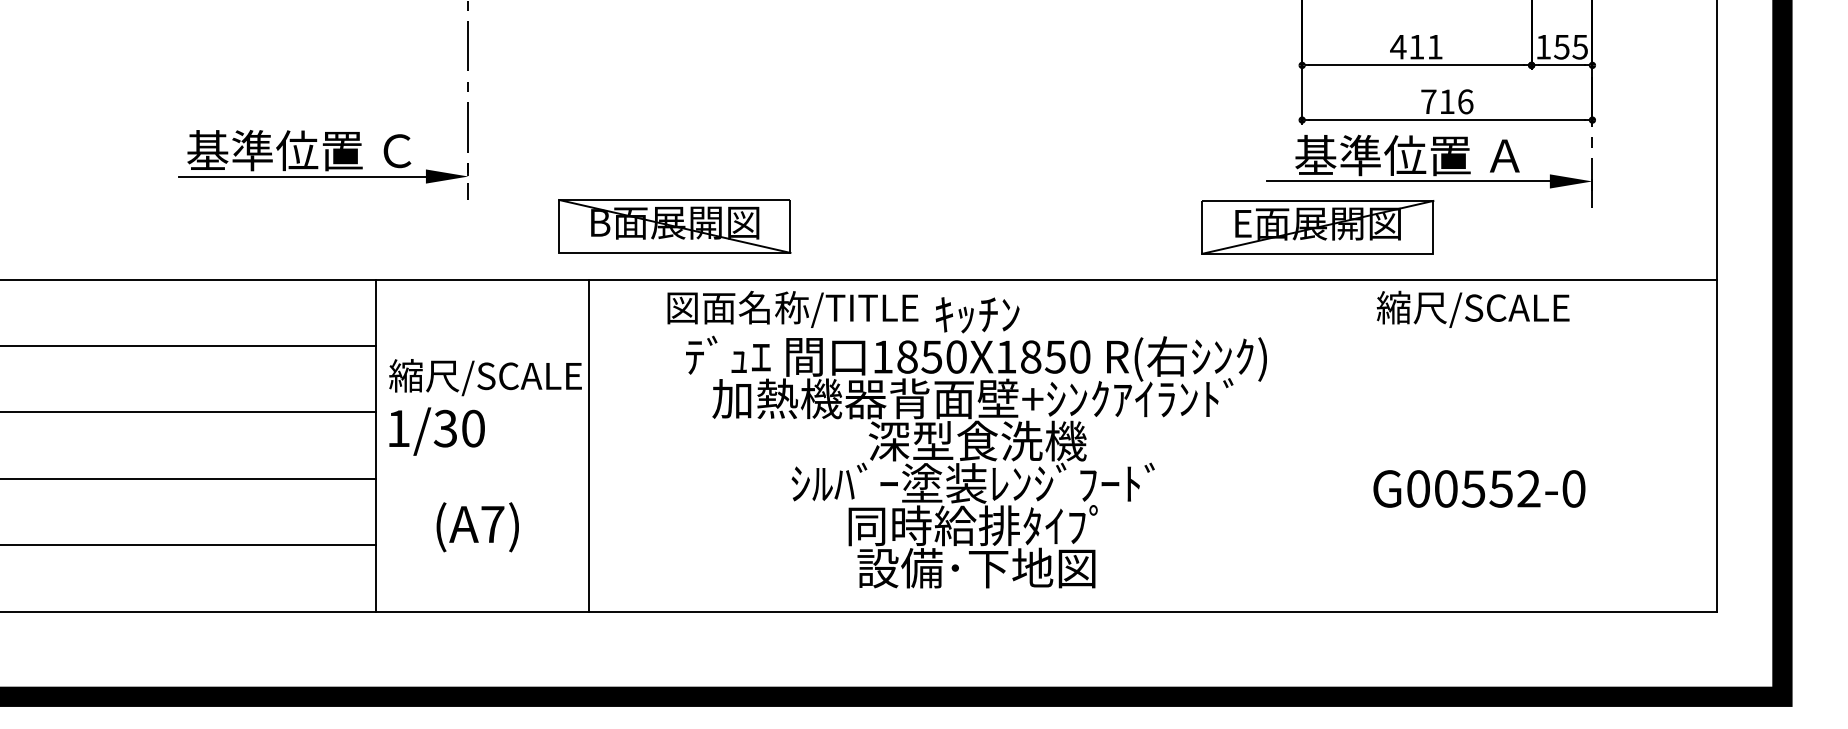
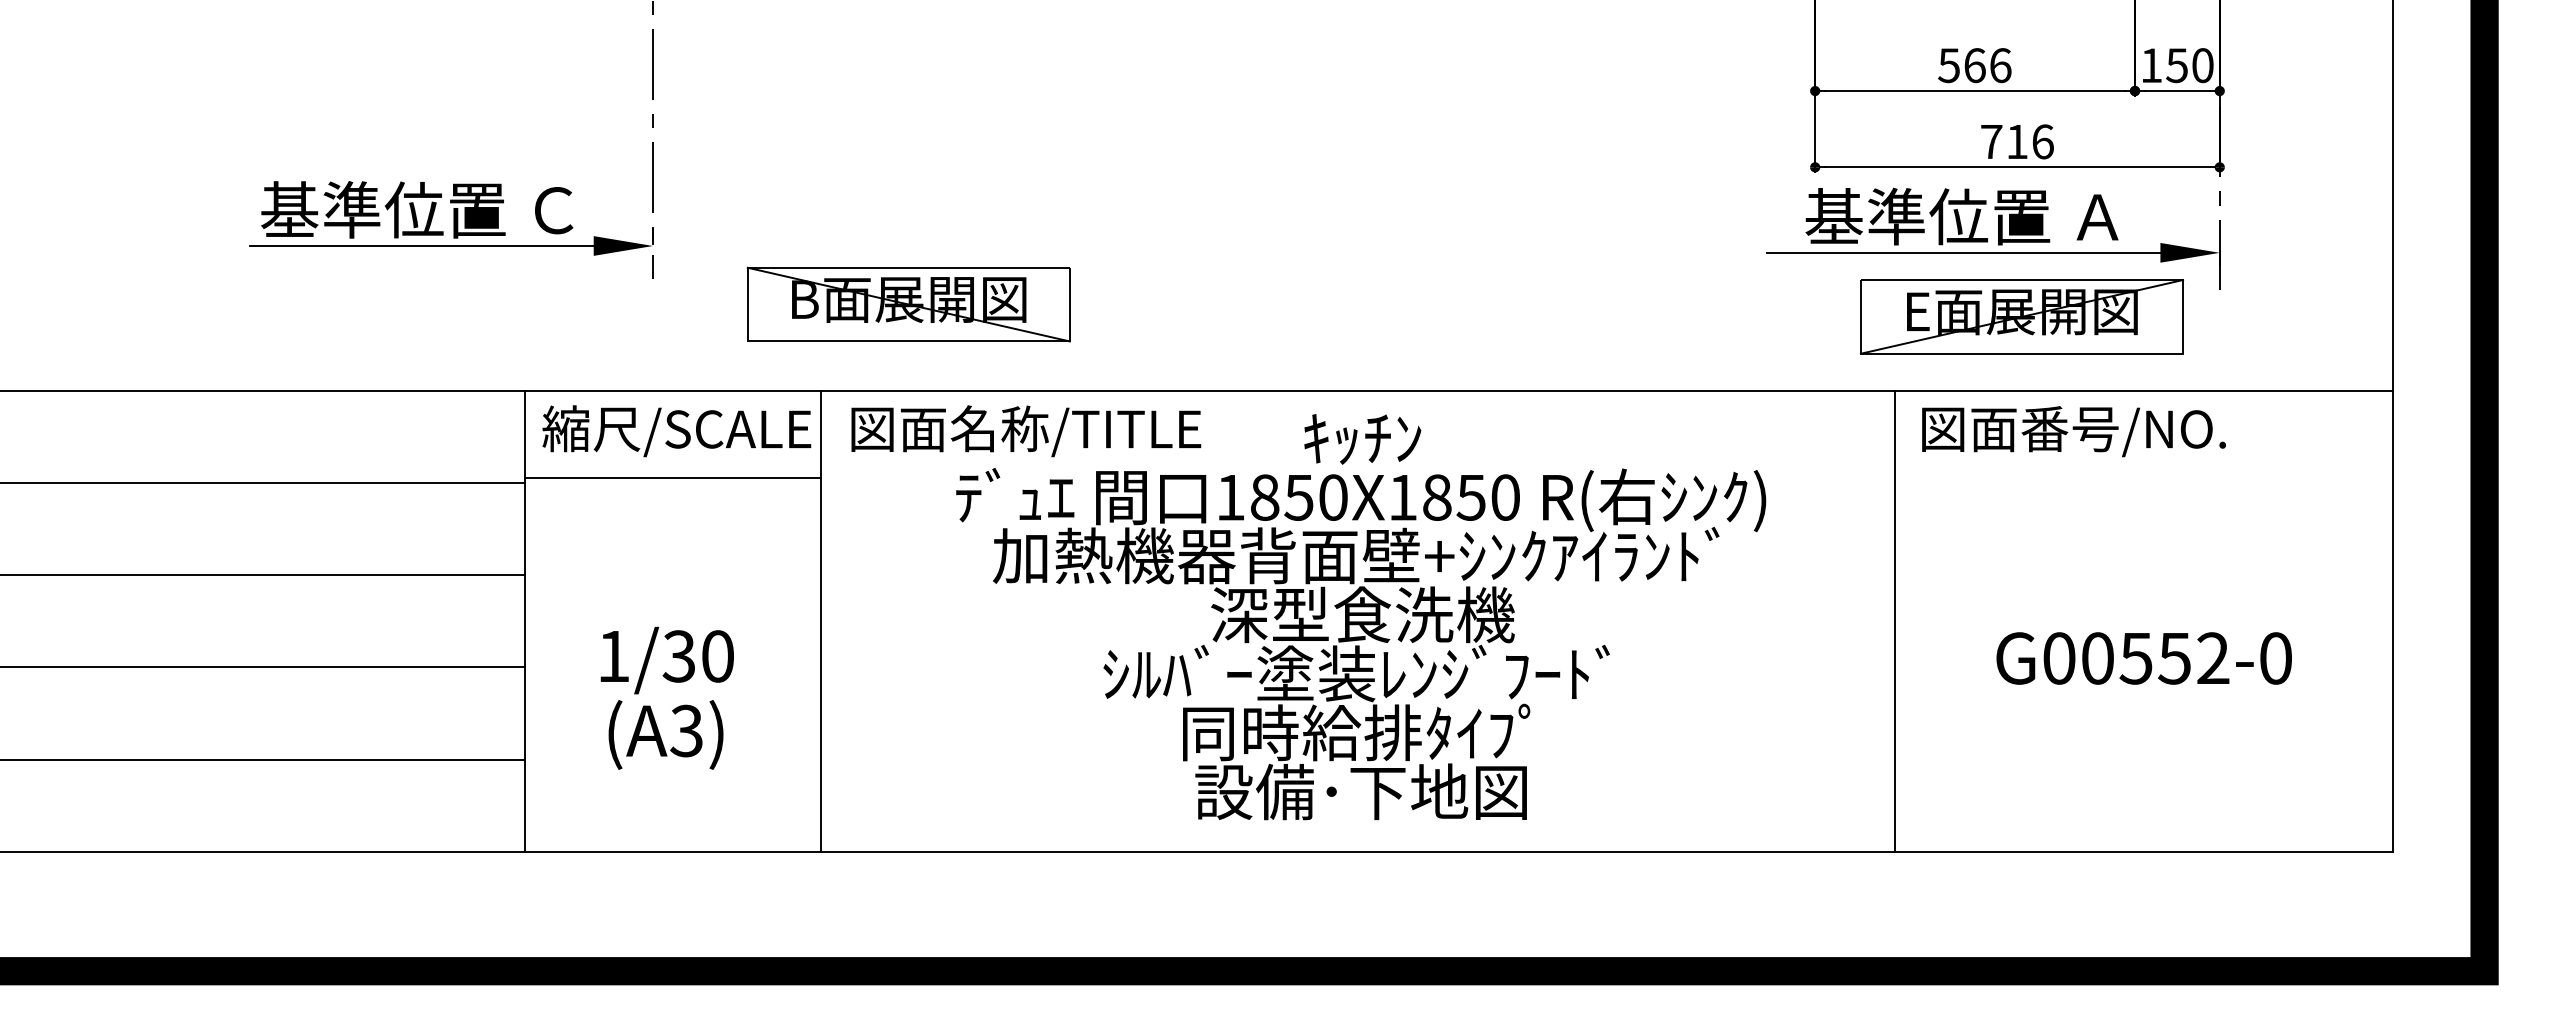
text: (1416, 47) -> (1974, 65), 411 -> 566
text: (1580, 47) -> (2202, 65), 155 -> 150
part: (674, 226) -> (908, 304), moved
part: (1317, 227) -> (2021, 316), moved
text: (793, 309) -> (1026, 431), moved
text: (1486, 309) -> (2072, 431), 縮尺/SCALE -> 図面番号/NO.
line: (482, 342) -> (672, 477), added
text: (485, 377) -> (676, 431), moved
text: (436, 431) -> (666, 660), moved
line: (1359, 445) -> (1895, 621), added
text: (1478, 488) -> (2143, 658), moved
text: (492, 524) -> (686, 730), (A7) -> (A3)

